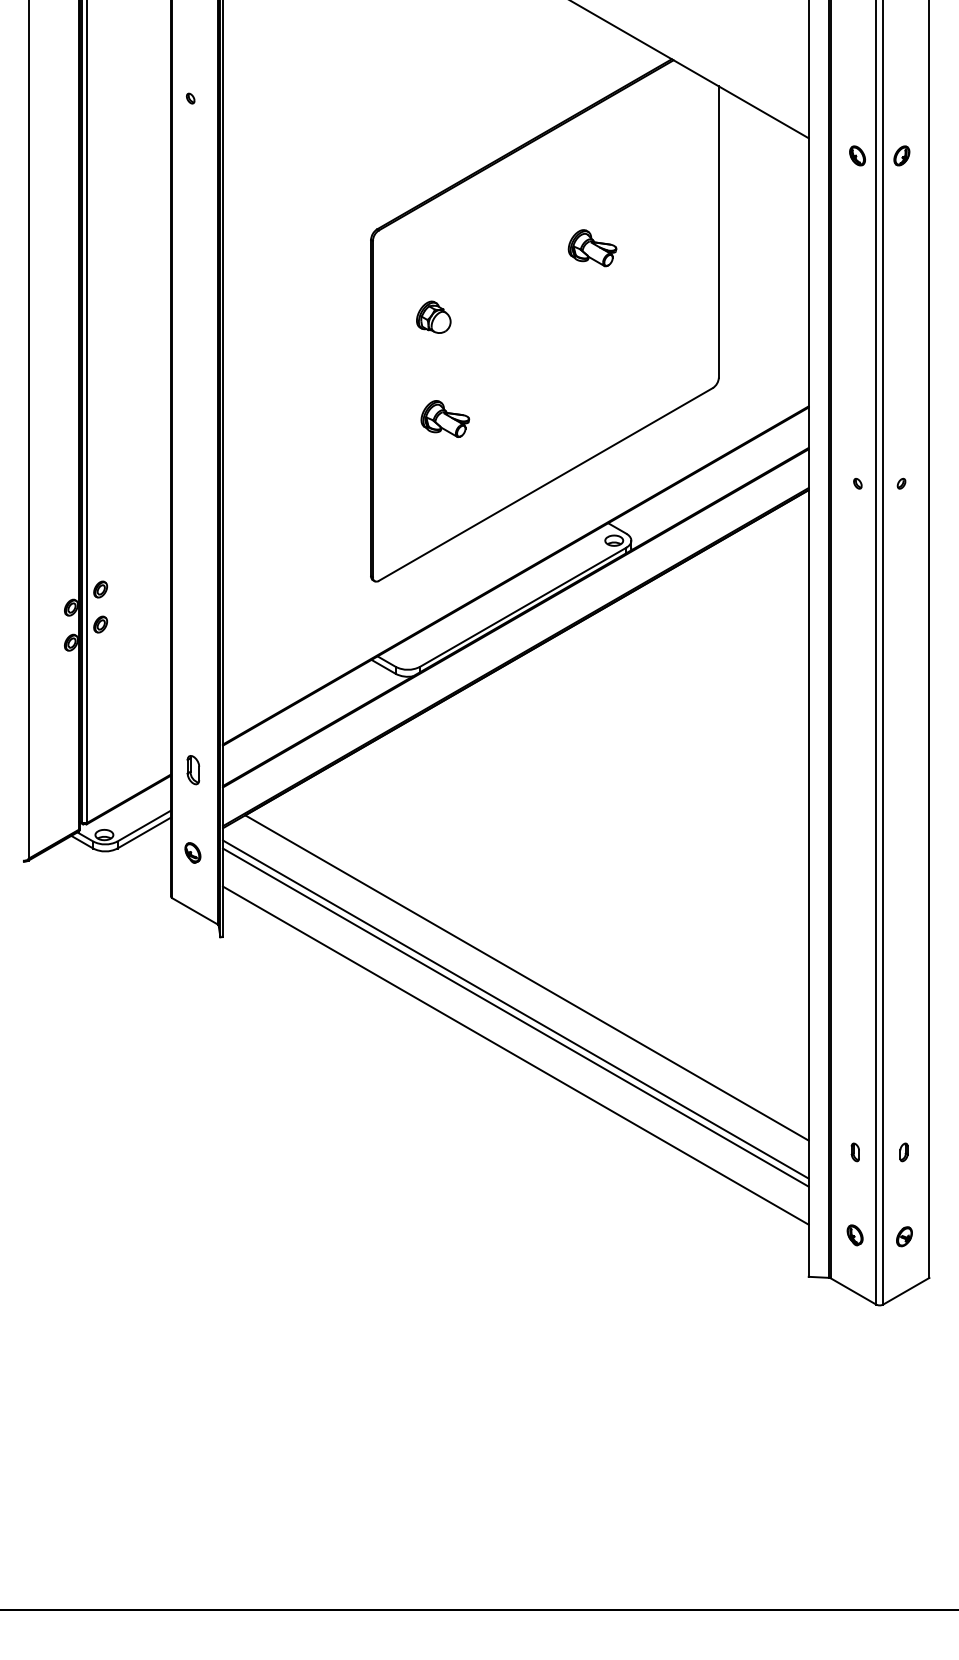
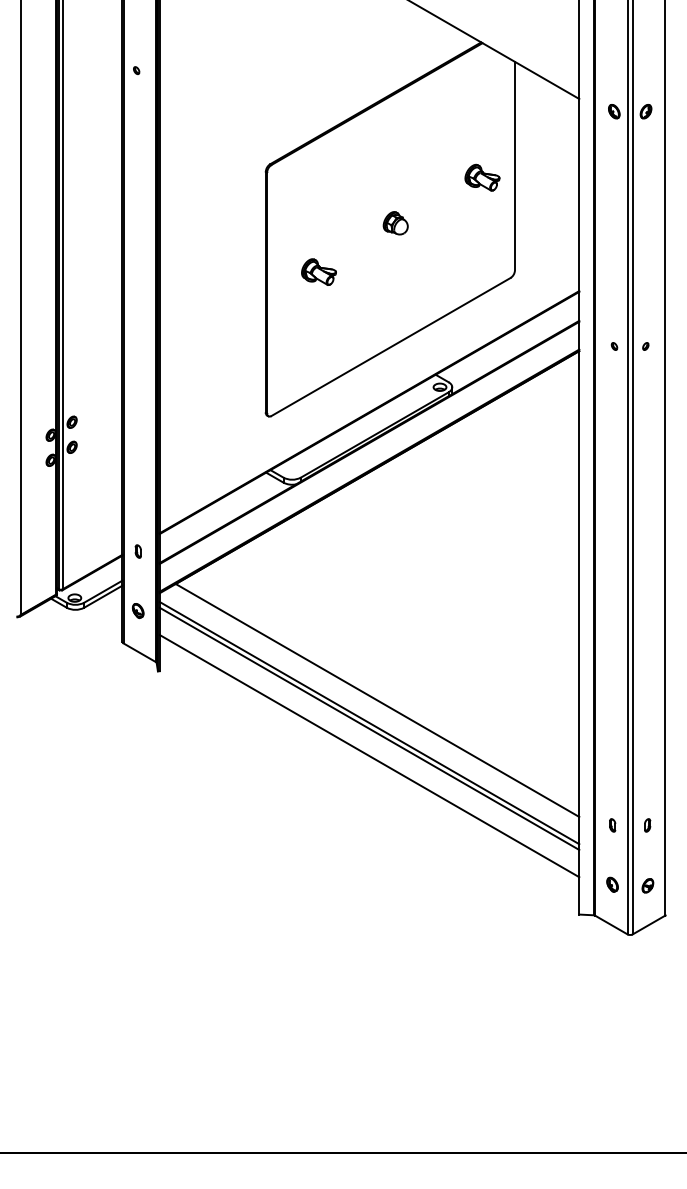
part: (592, 247) -> (482, 177), moved
part: (433, 317) -> (395, 223), moved
part: (444, 418) -> (318, 271), moved
part: (191, 769) -> (137, 551), size x0.62

